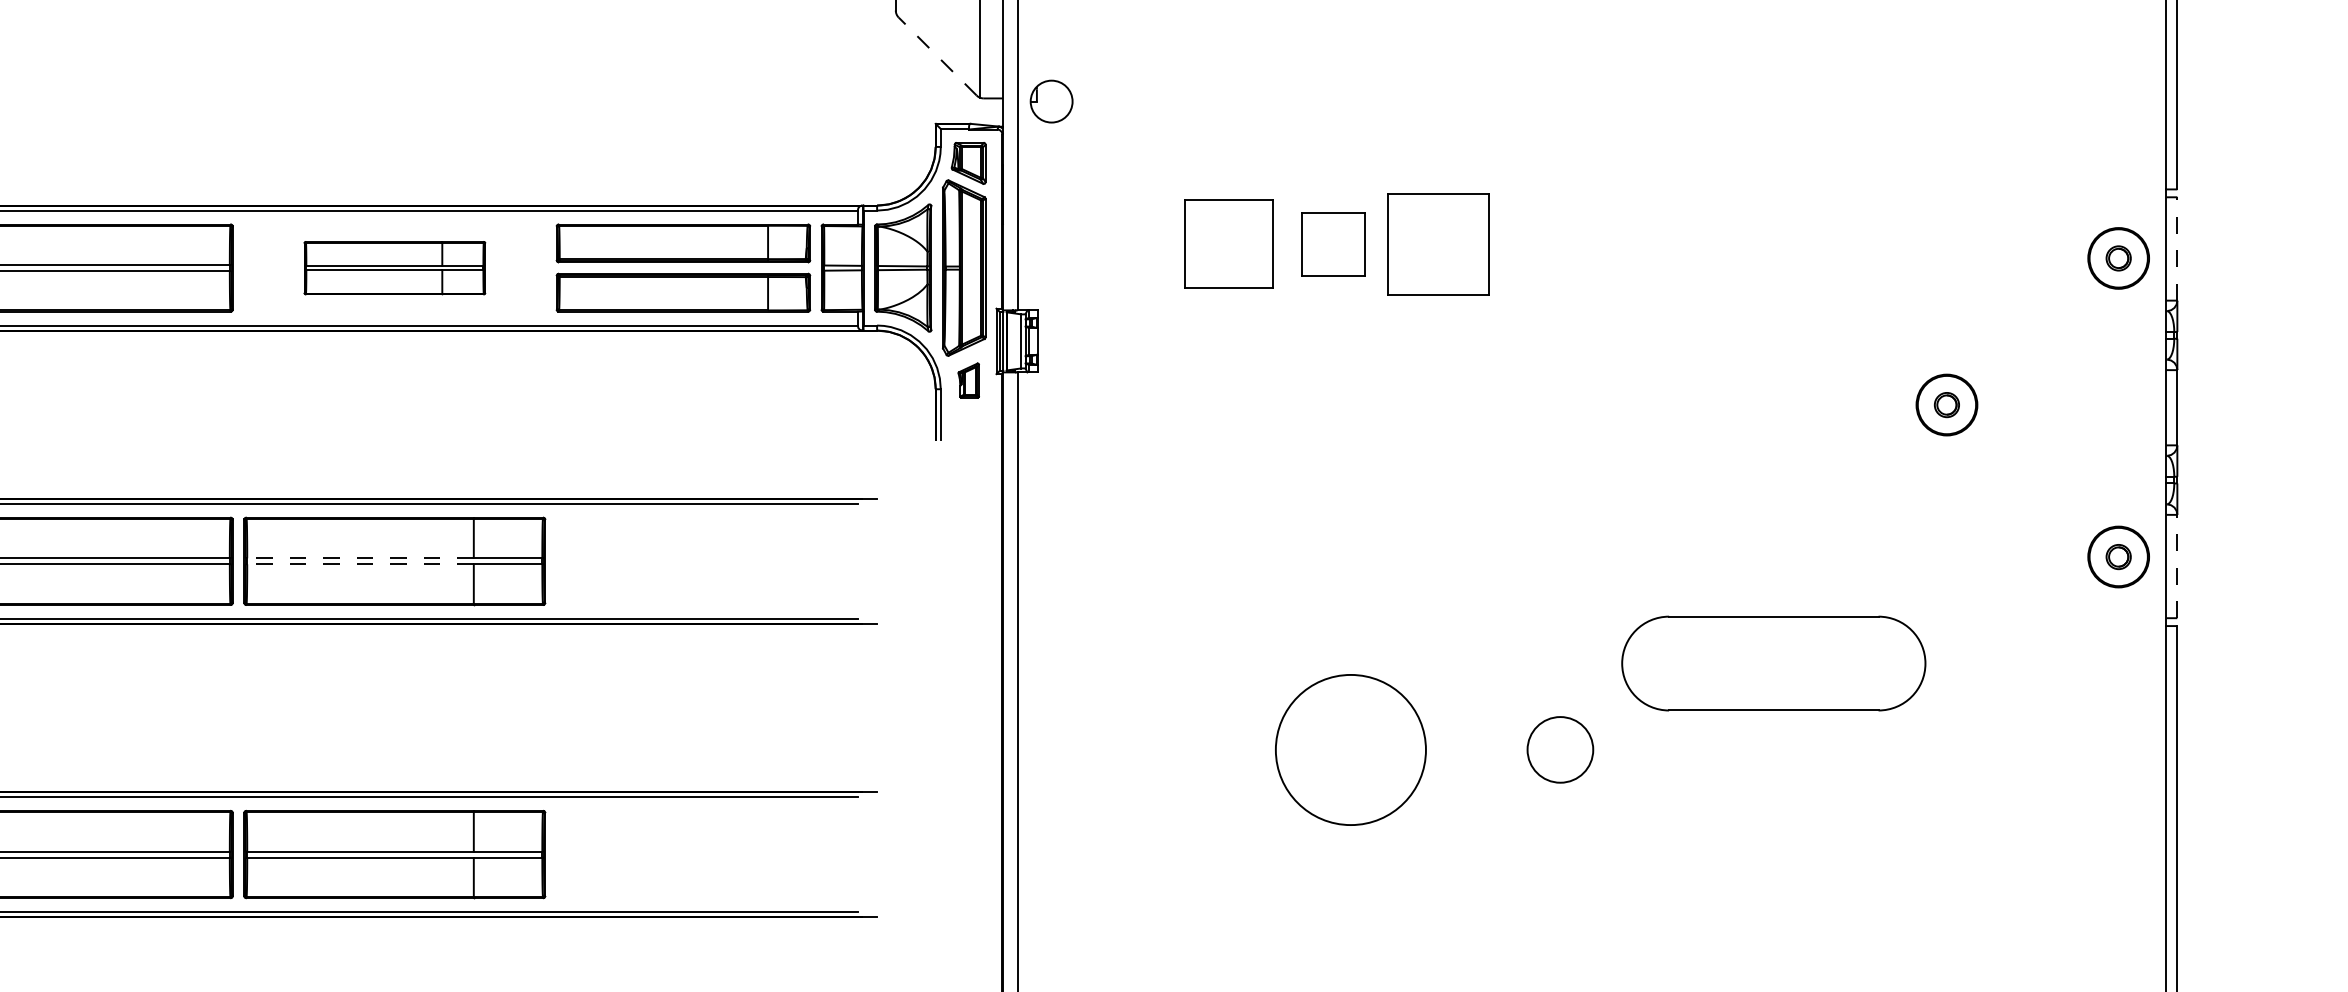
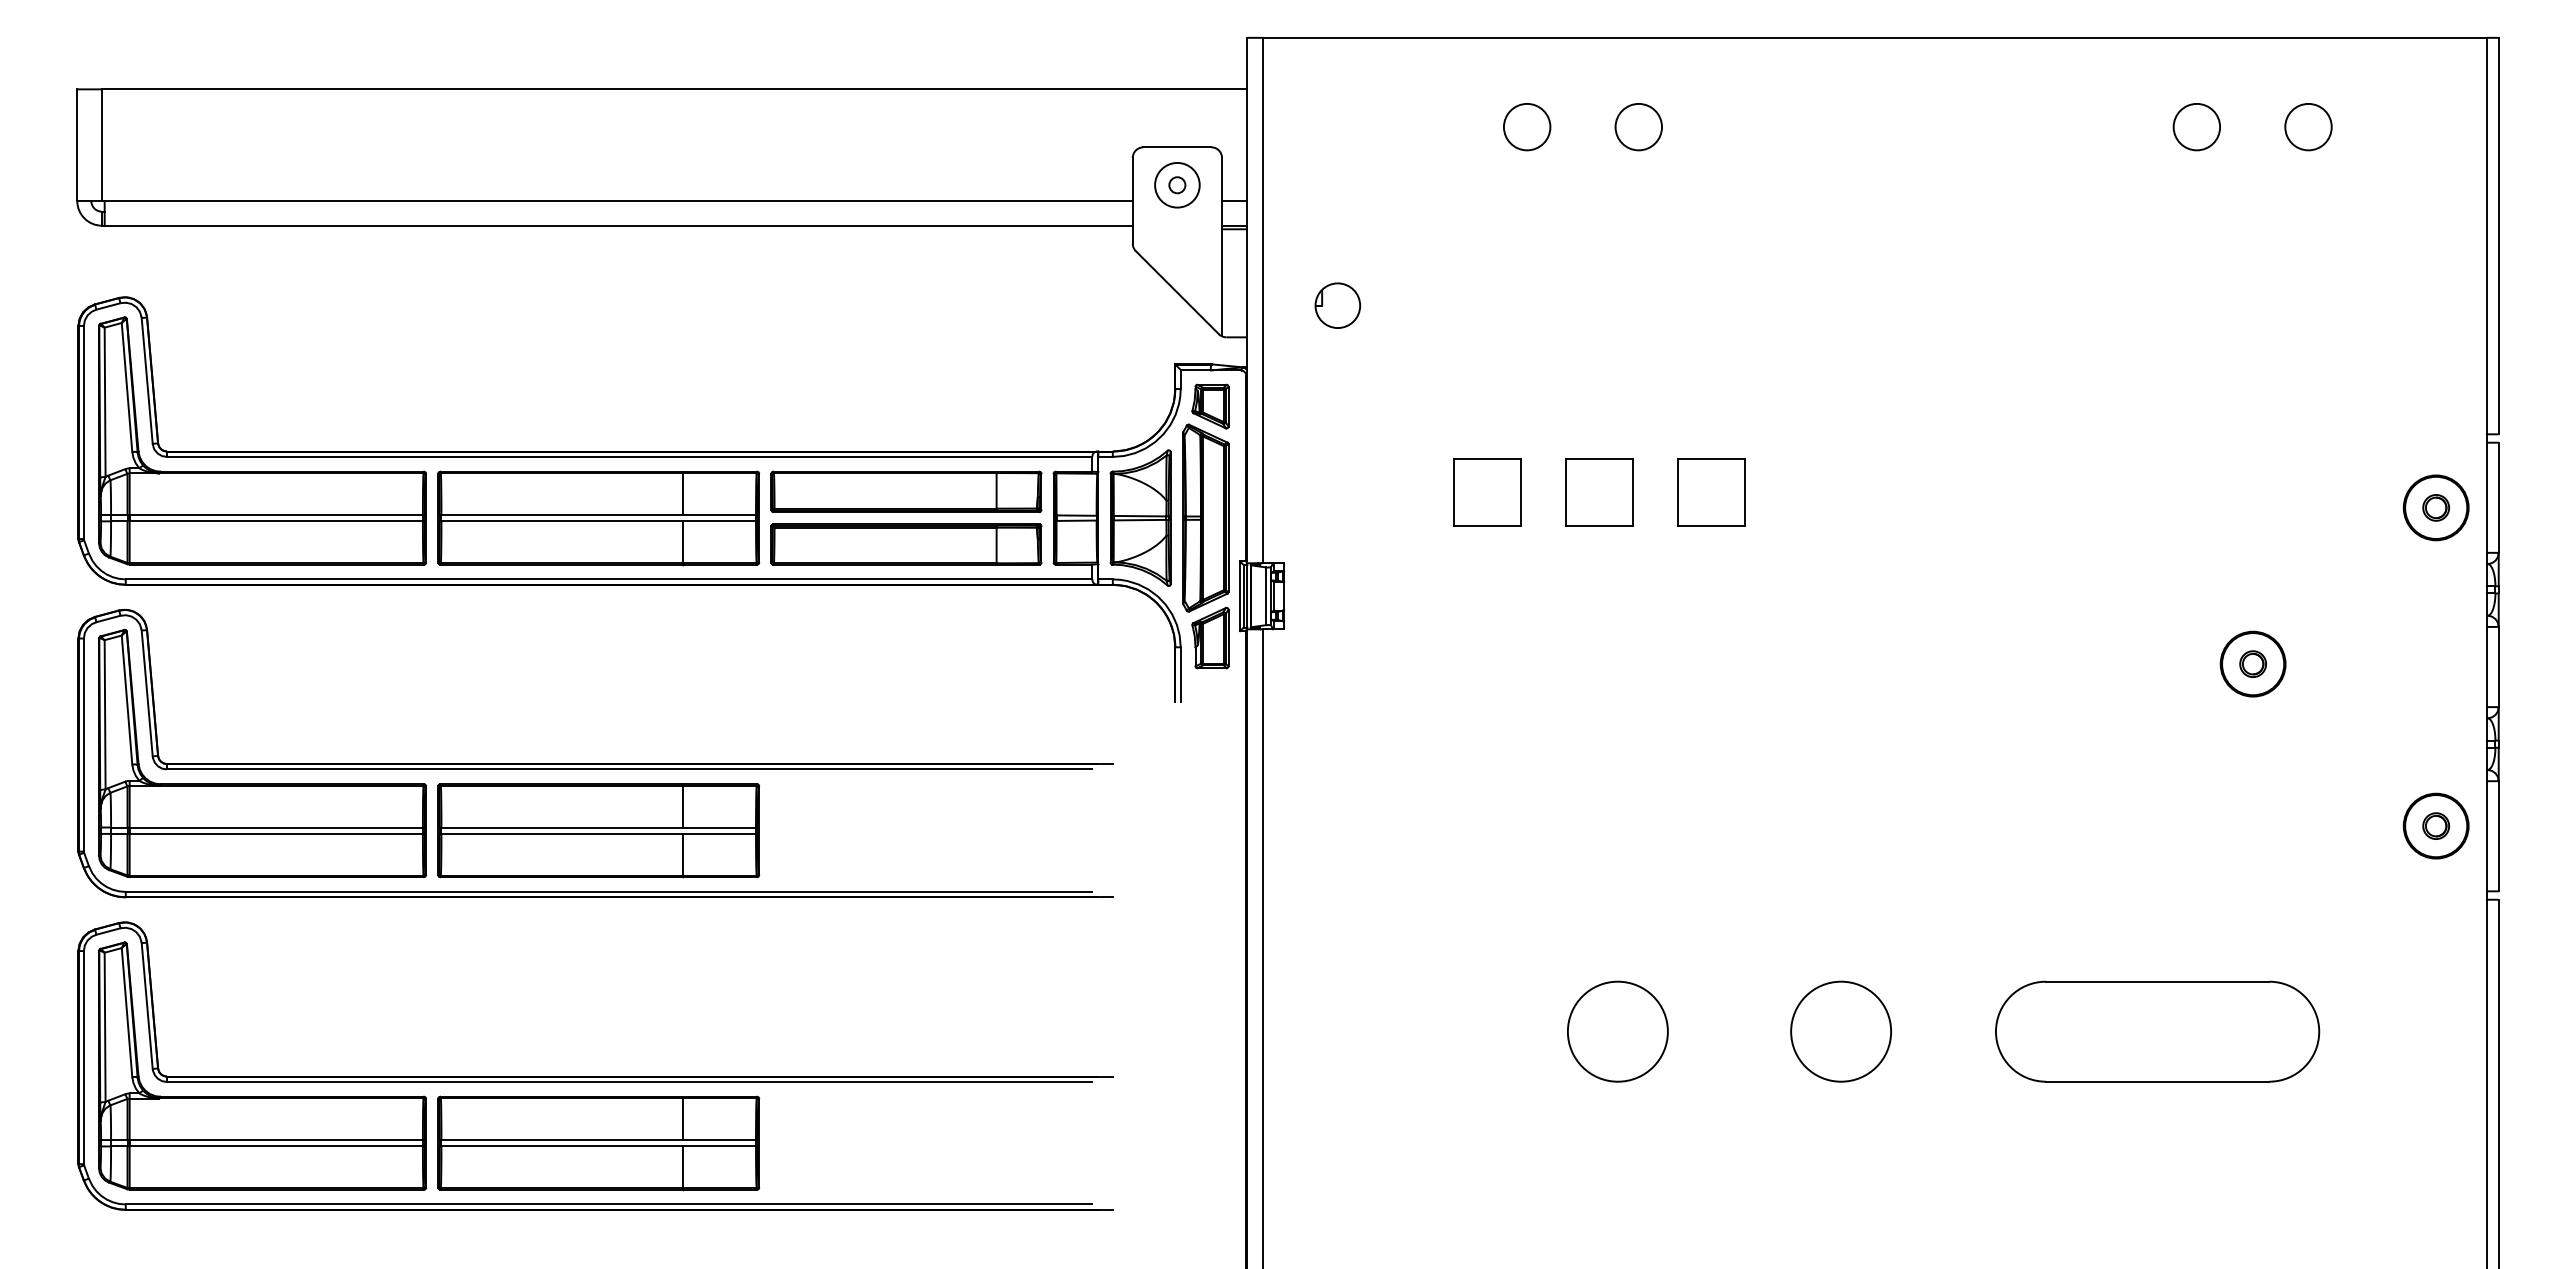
line: (937, 56) -> (1177, 292), dashed -> solid
part: (1051, 101) -> (1337, 305), moved
part: (1228, 244) -> (1487, 492), size x0.71
part: (1438, 244) -> (1711, 492), size x0.62
line: (2177, 248) -> (2498, 497), dashed -> solid
part: (394, 268) -> (598, 518), size x1.67
part: (968, 380) -> (1210, 637), size x1.67
line: (360, 558) -> (562, 827), dashed -> solid
line: (360, 563) -> (562, 833), dashed -> solid
line: (2177, 565) -> (2498, 835), dashed -> solid
part: (1773, 663) -> (2157, 1031), moved
circle: (1350, 749) -> (1617, 1031), size x0.62
circle: (1560, 749) -> (1841, 1031), size x1.43

